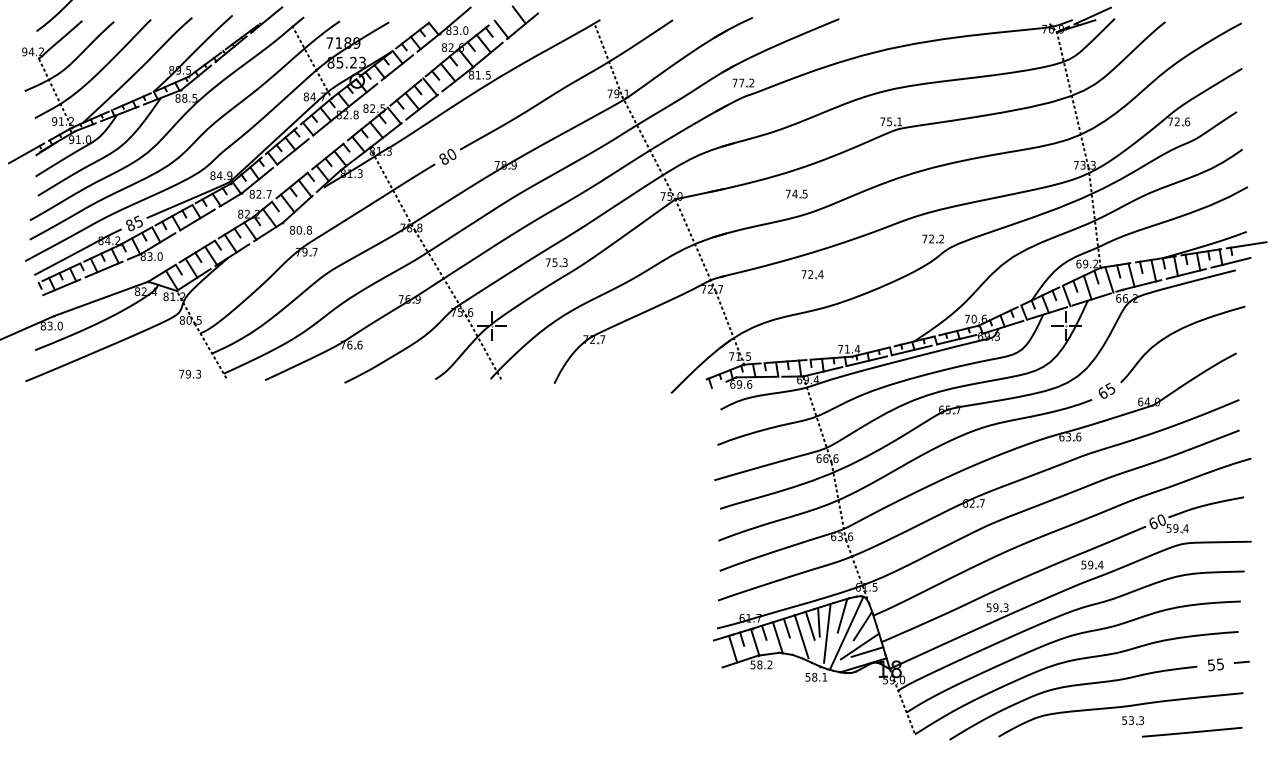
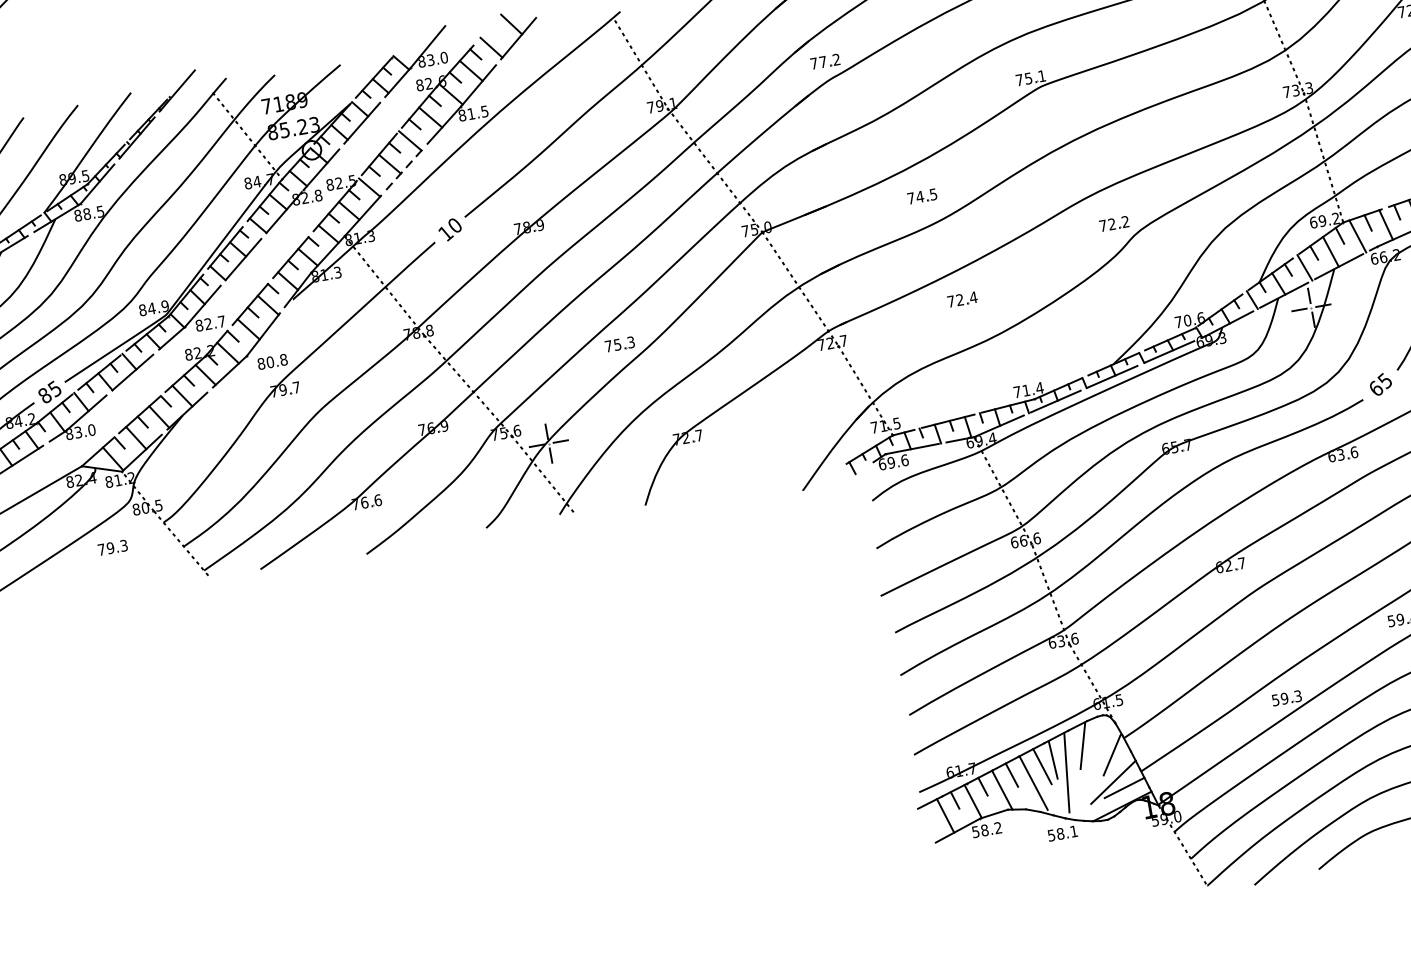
line: (422, 106) -> (404, 168), solid -> dashed
text: (444, 159) -> (446, 233), 80 -> 10
text: (190, 373) -> (113, 546), moved
line: (846, 633) -> (1092, 768), removed

